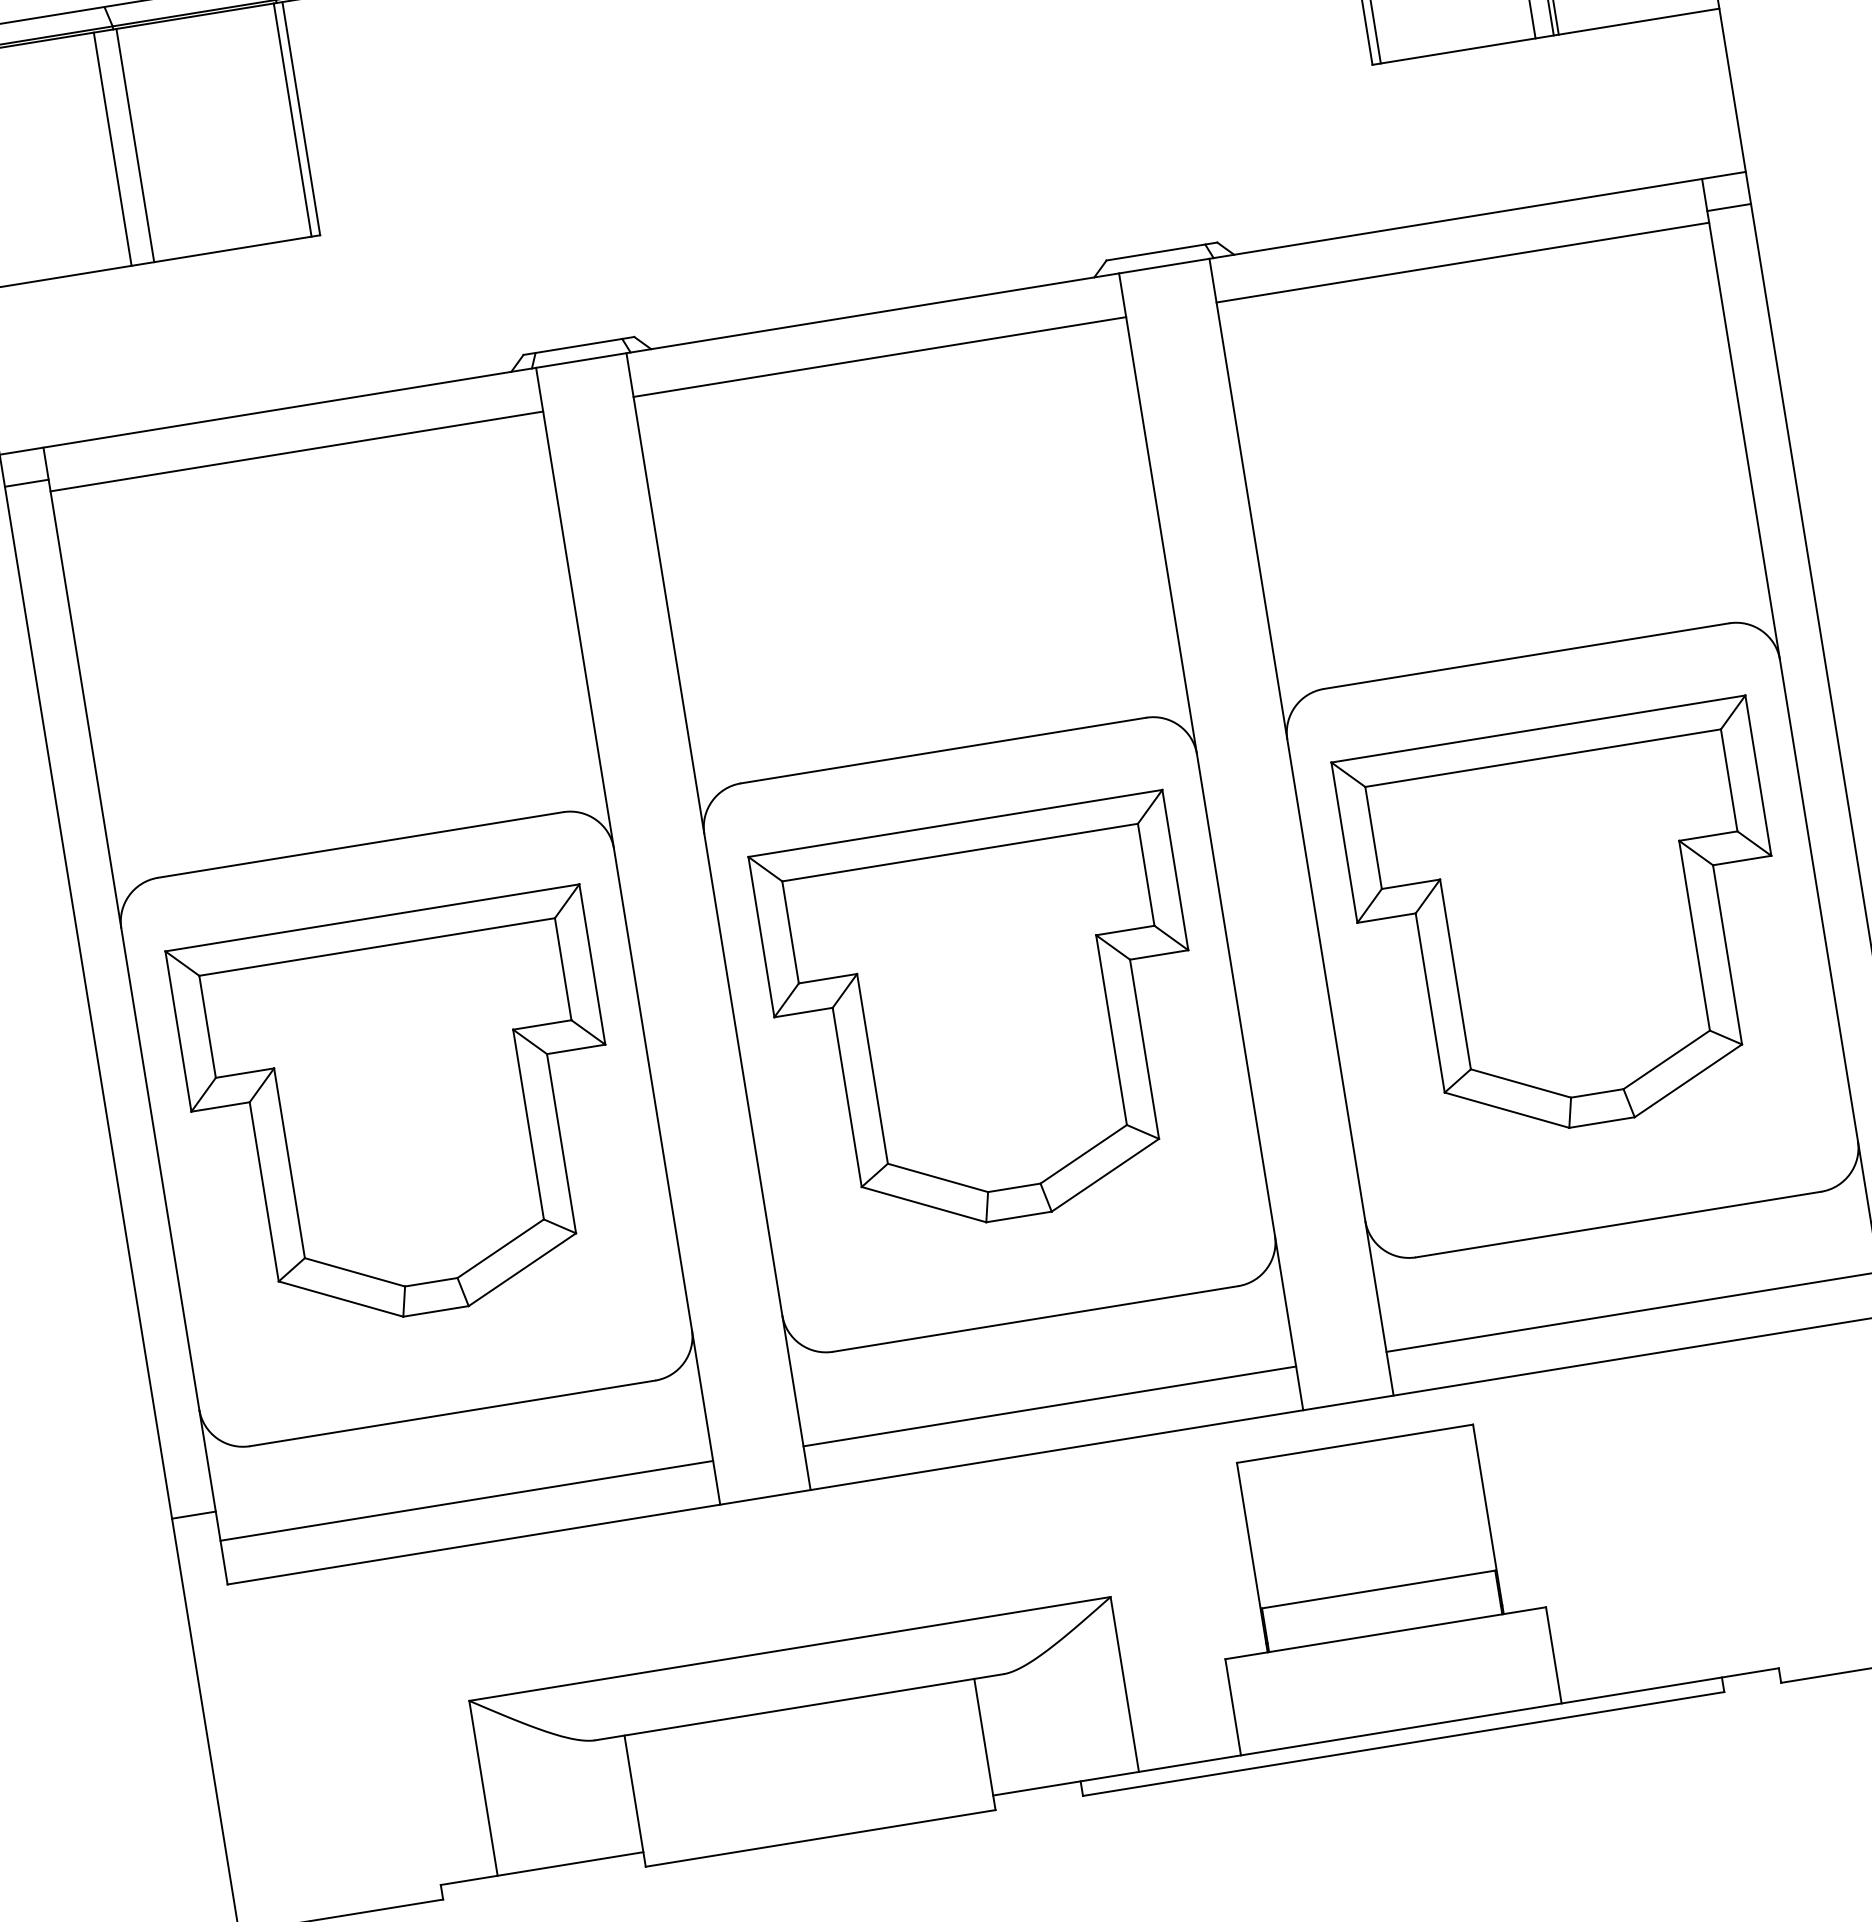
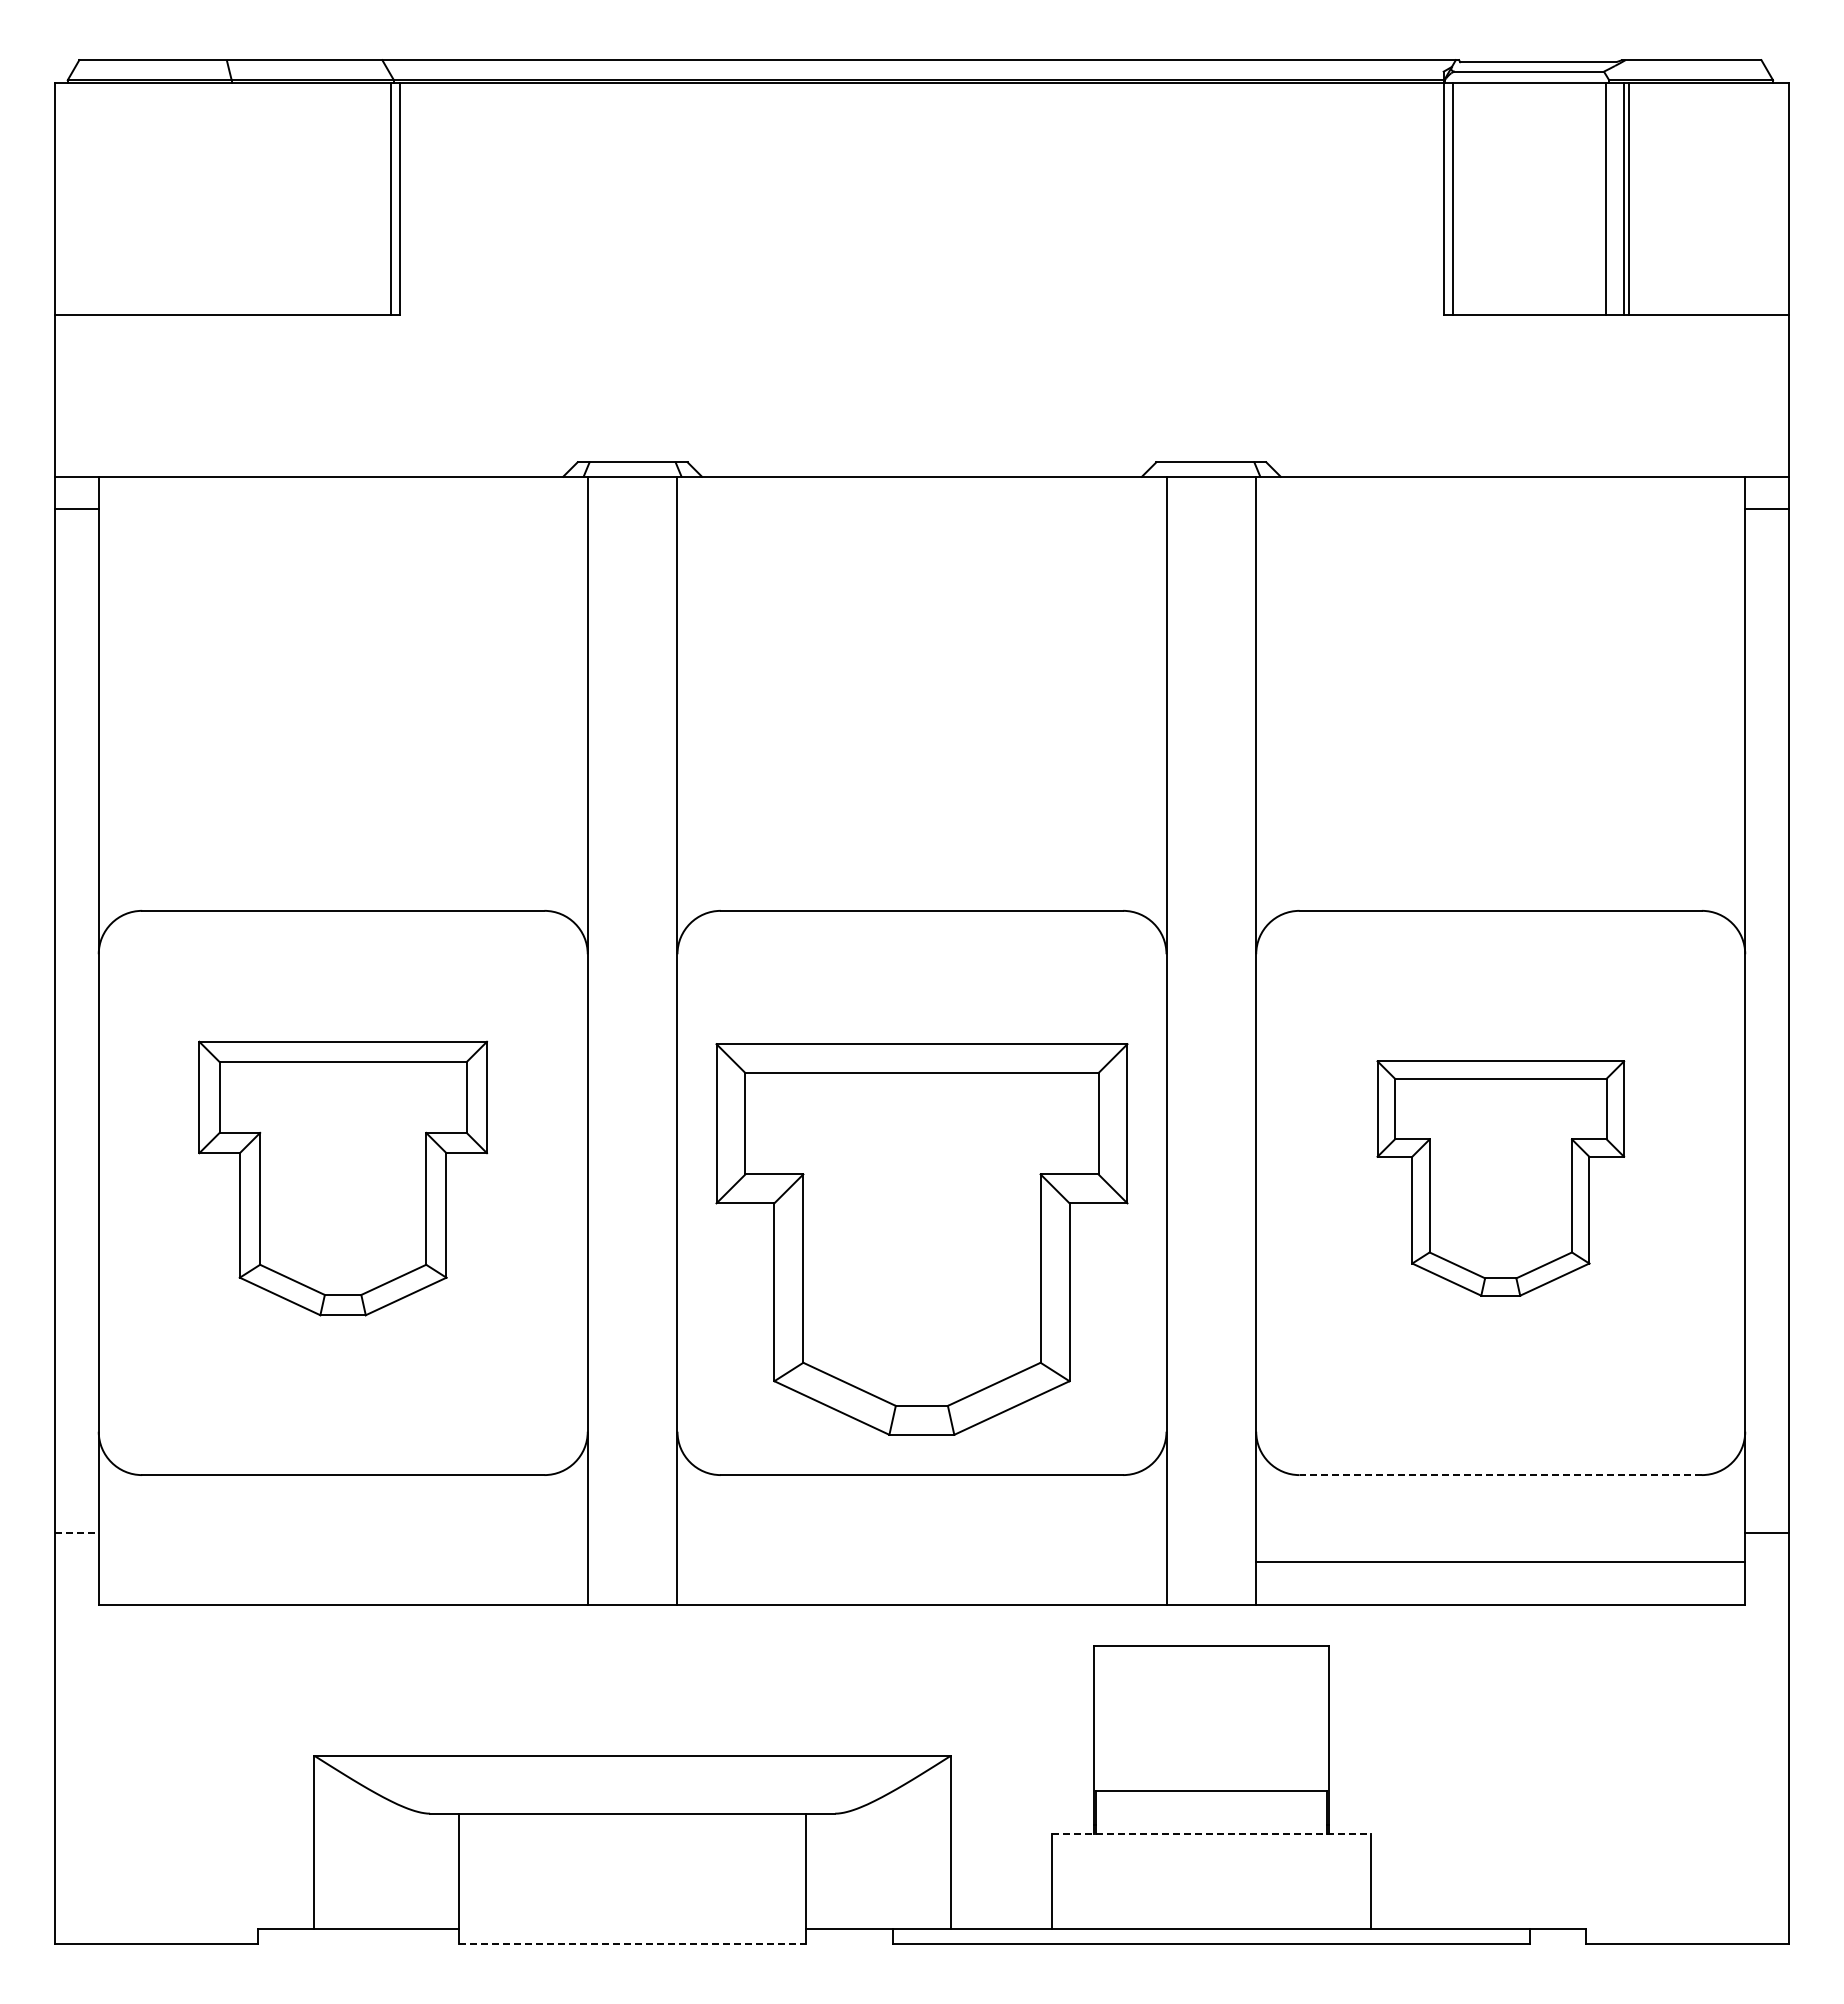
line: (134, 145) -> (234, 198), removed
line: (112, 148) -> (212, 198), removed
line: (1462, 262) -> (1500, 520), removed
line: (879, 357) -> (921, 520), removed
line: (296, 451) -> (342, 520), removed
part: (1570, 925) -> (1500, 1178), size x0.6
part: (986, 1020) -> (921, 1239), moved
part: (403, 1114) -> (342, 1178), size x0.7
line: (1618, 1224) -> (1500, 1475), solid -> dashed
line: (1049, 1406) -> (921, 1561), removed
line: (466, 1500) -> (342, 1561), removed
line: (194, 1514) -> (77, 1532), solid -> dashed
line: (1385, 1632) -> (1211, 1833), solid -> dashed
line: (820, 1838) -> (632, 1943), solid -> dashed

